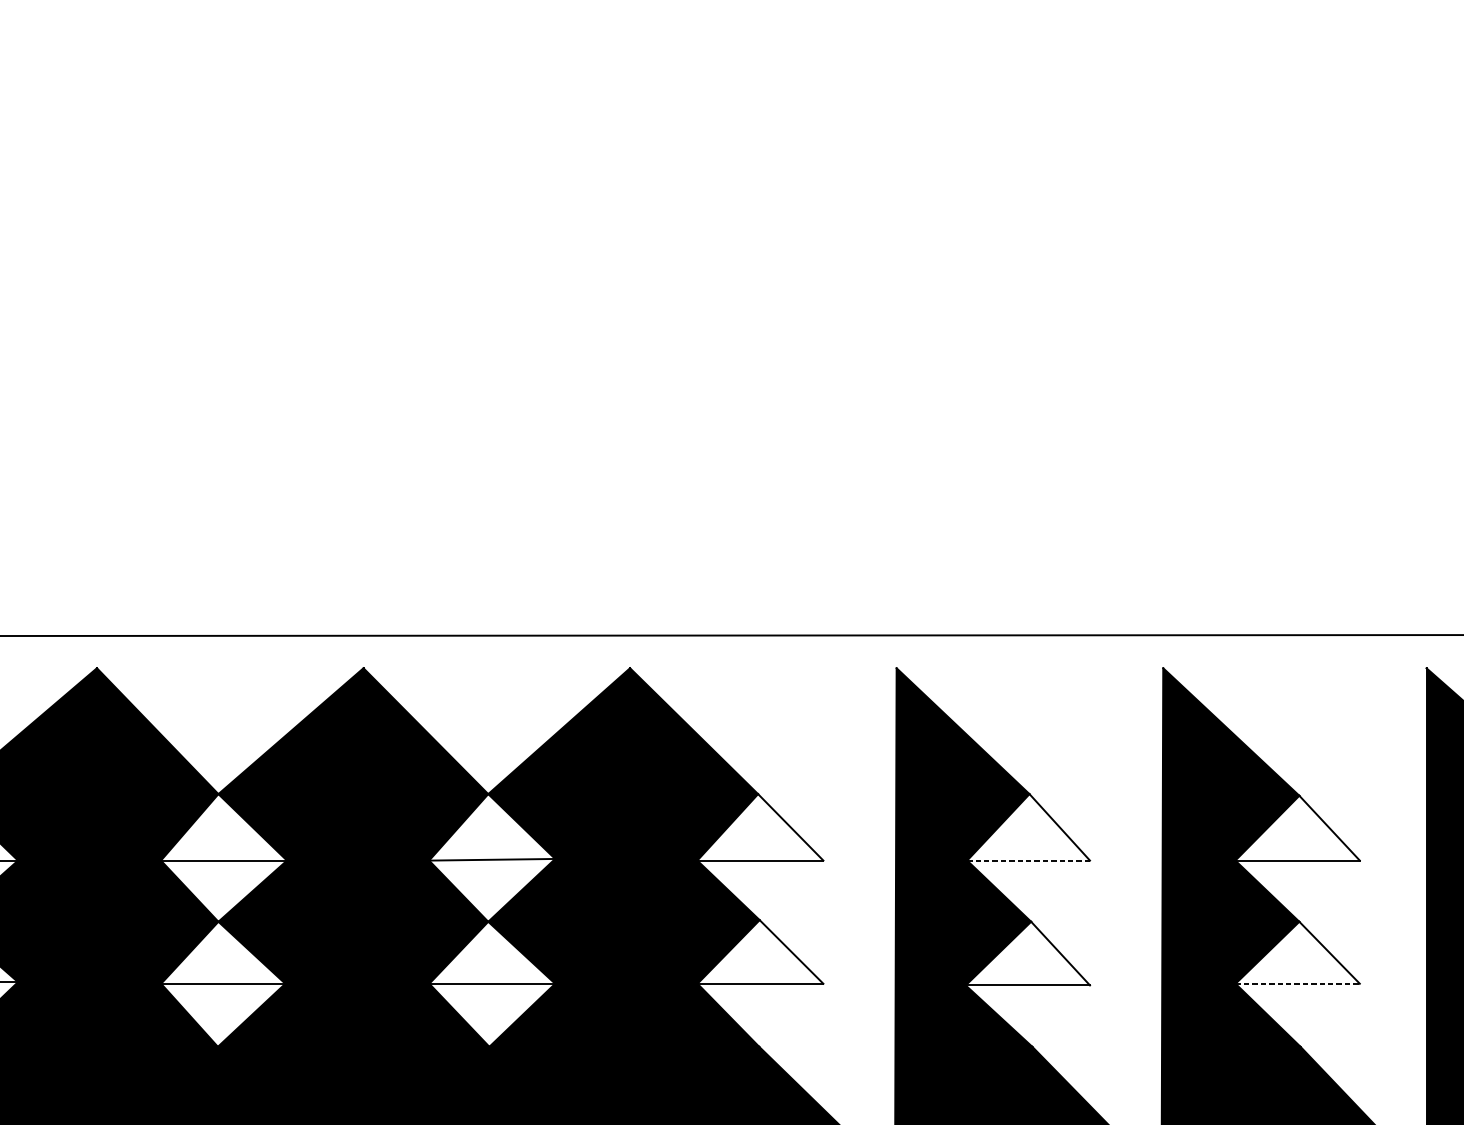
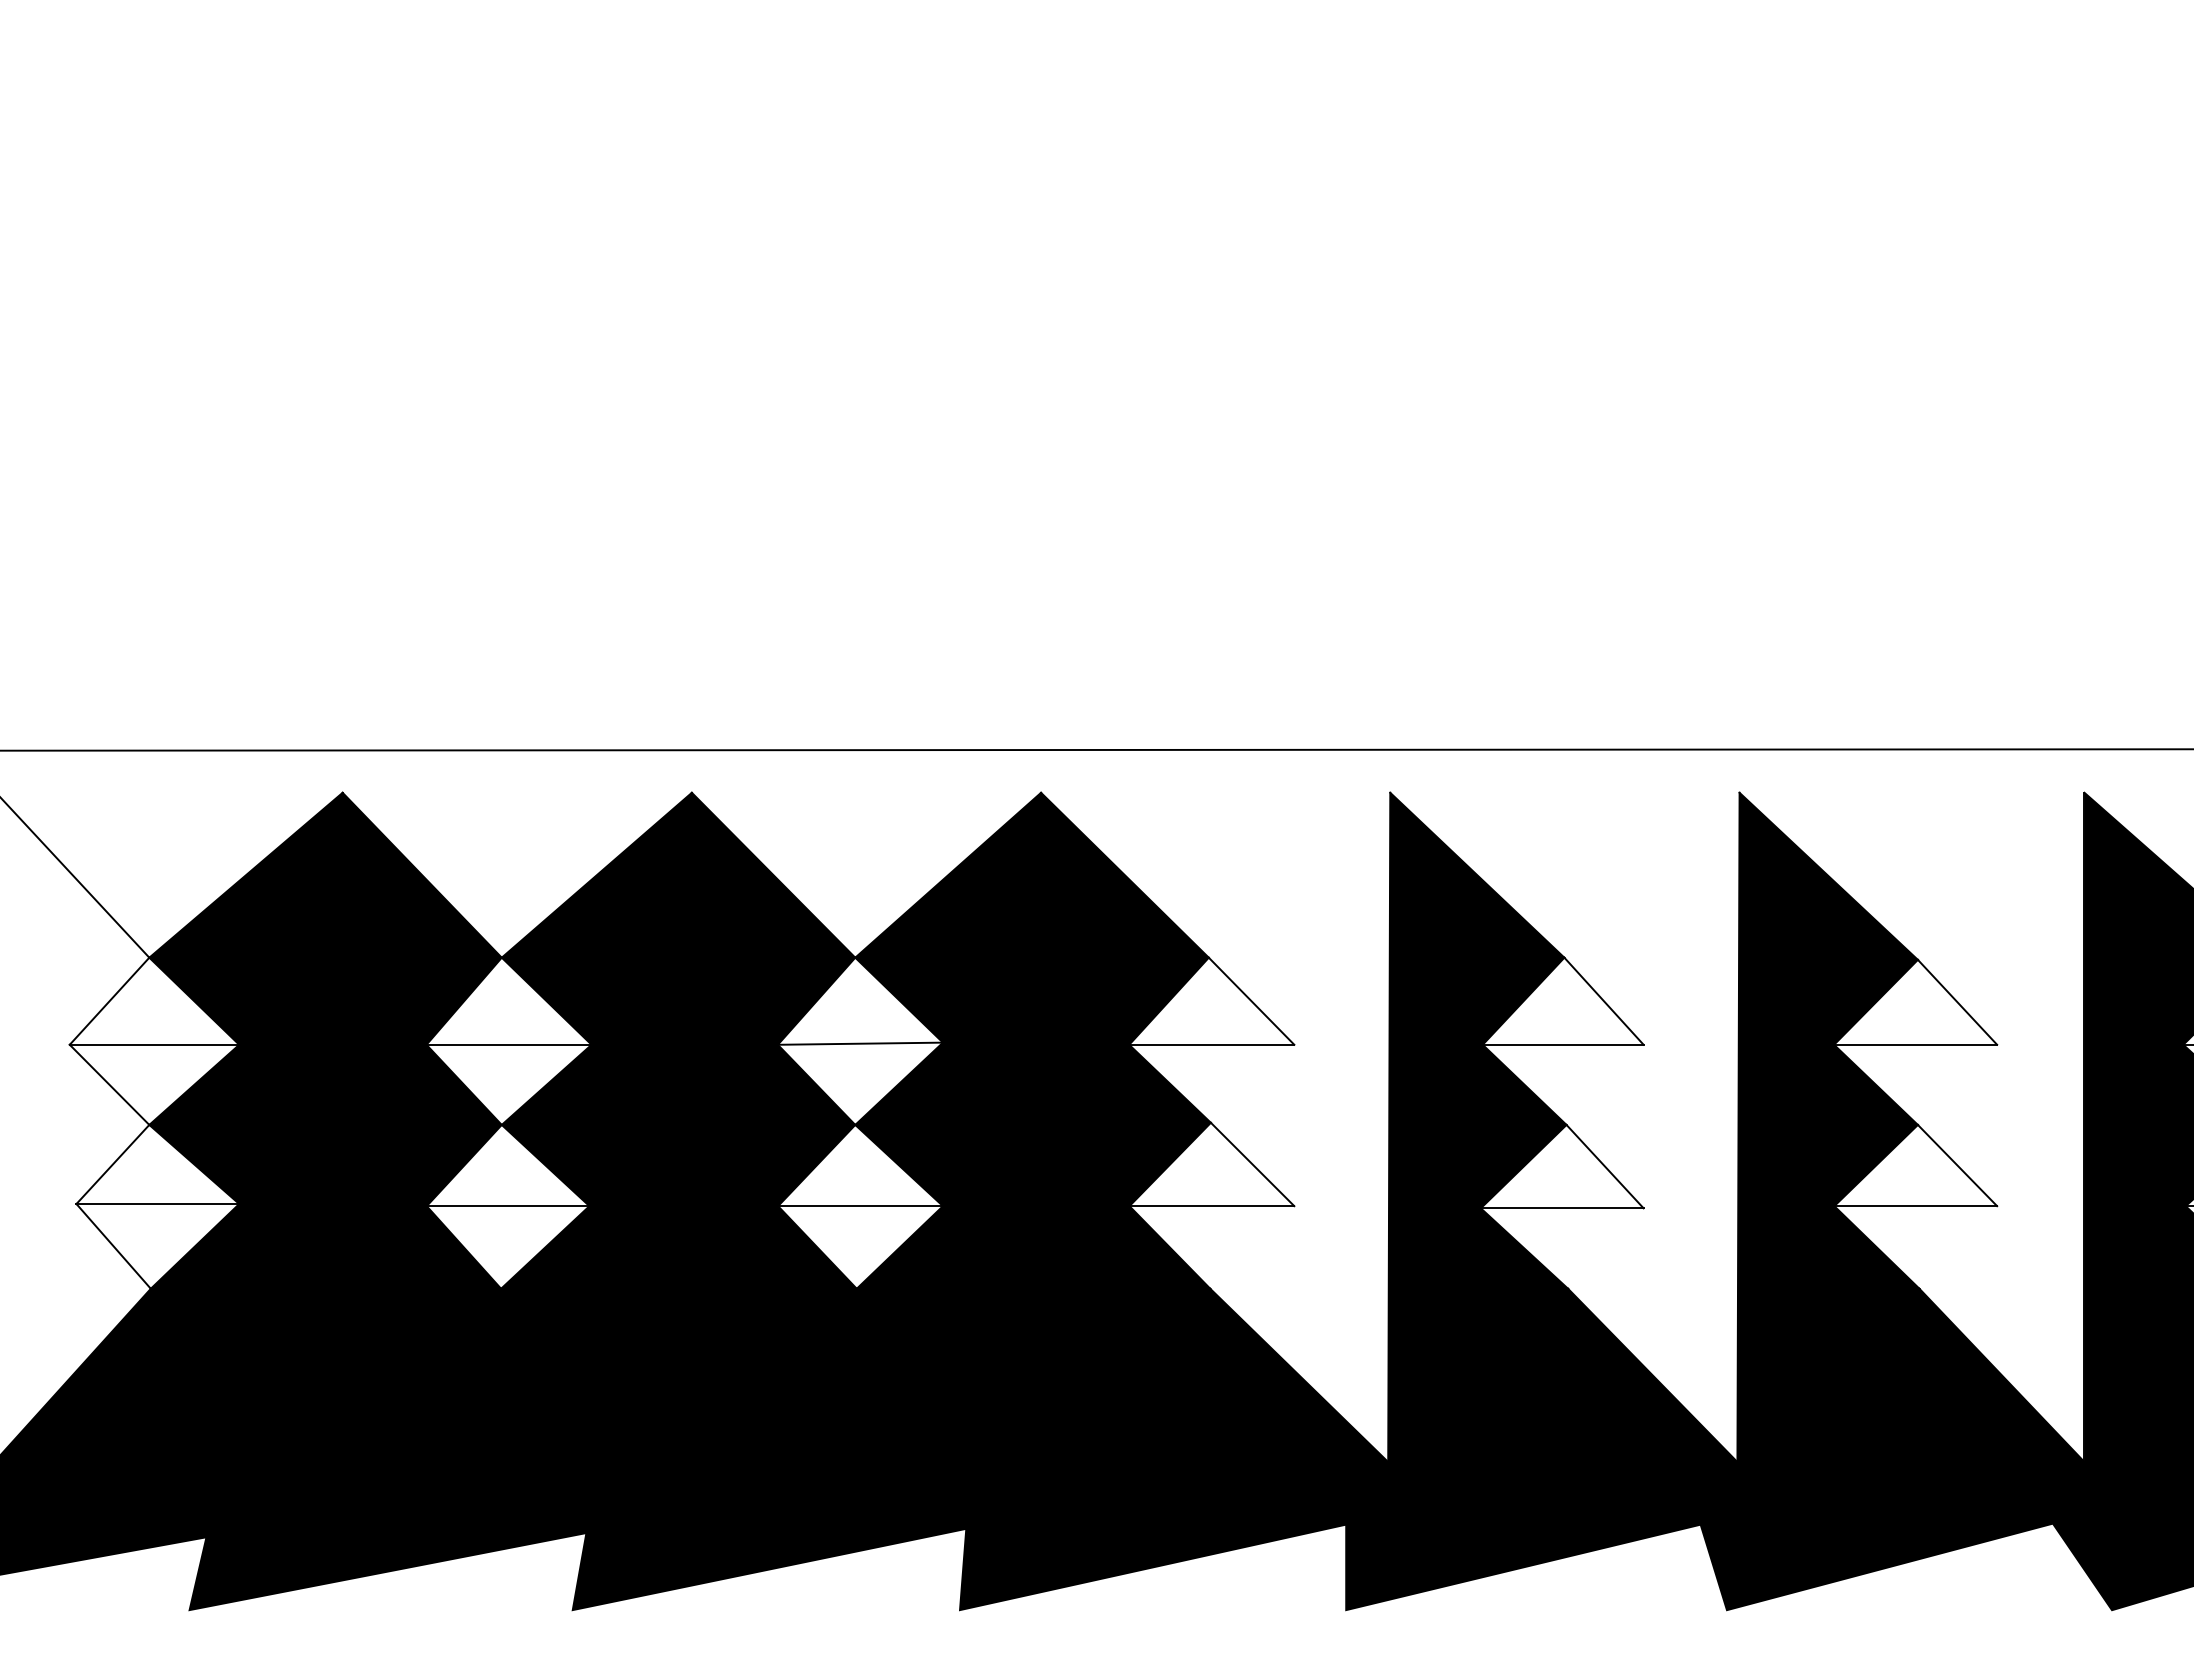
line: (1028, 860) -> (1563, 1044), dashed -> solid
line: (1298, 984) -> (1916, 1206), dashed -> solid

